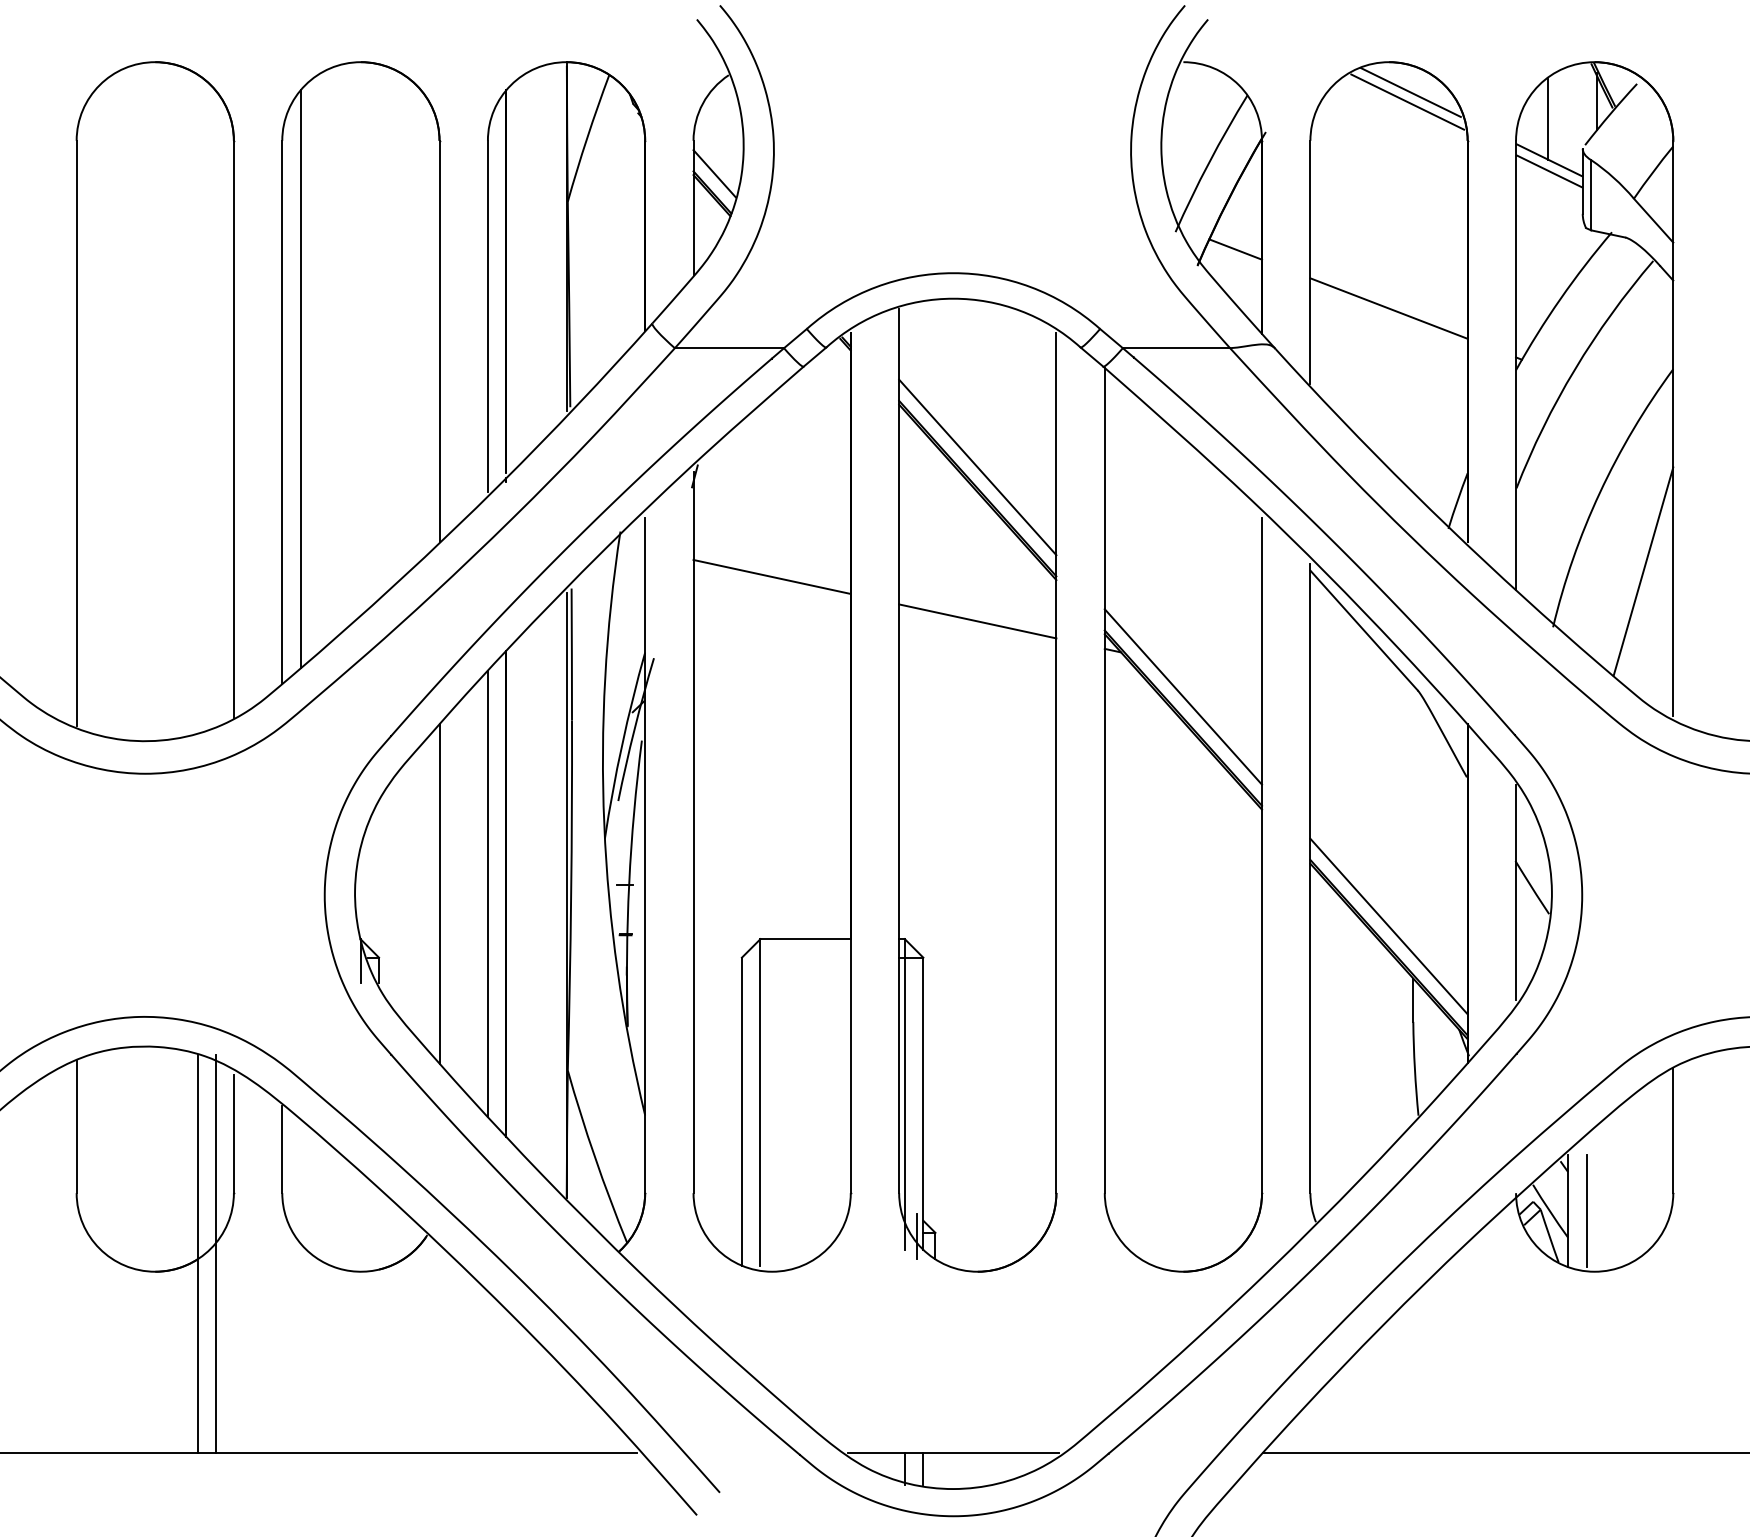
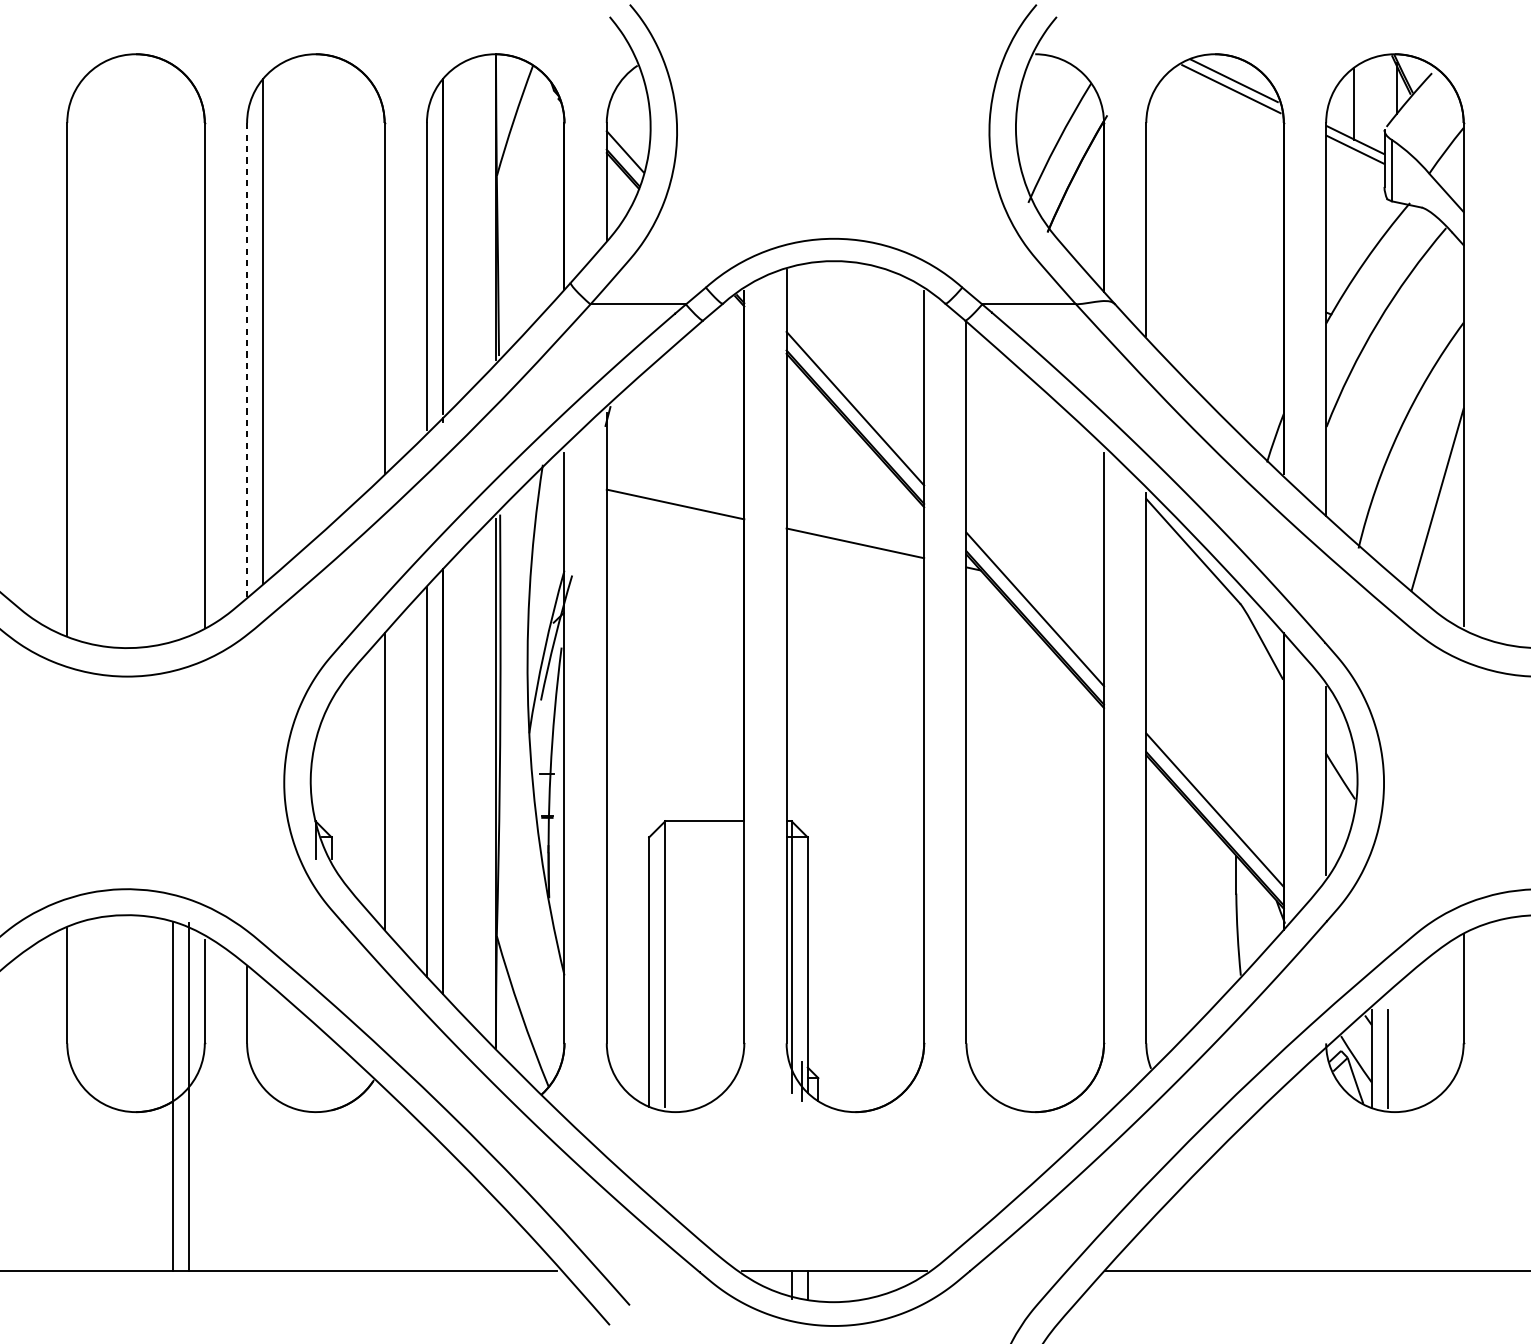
line: (1235, 249) -> (1080, 218), removed
line: (1388, 308) -> (1214, 269), removed
line: (282, 411) -> (247, 359), solid -> dashed

